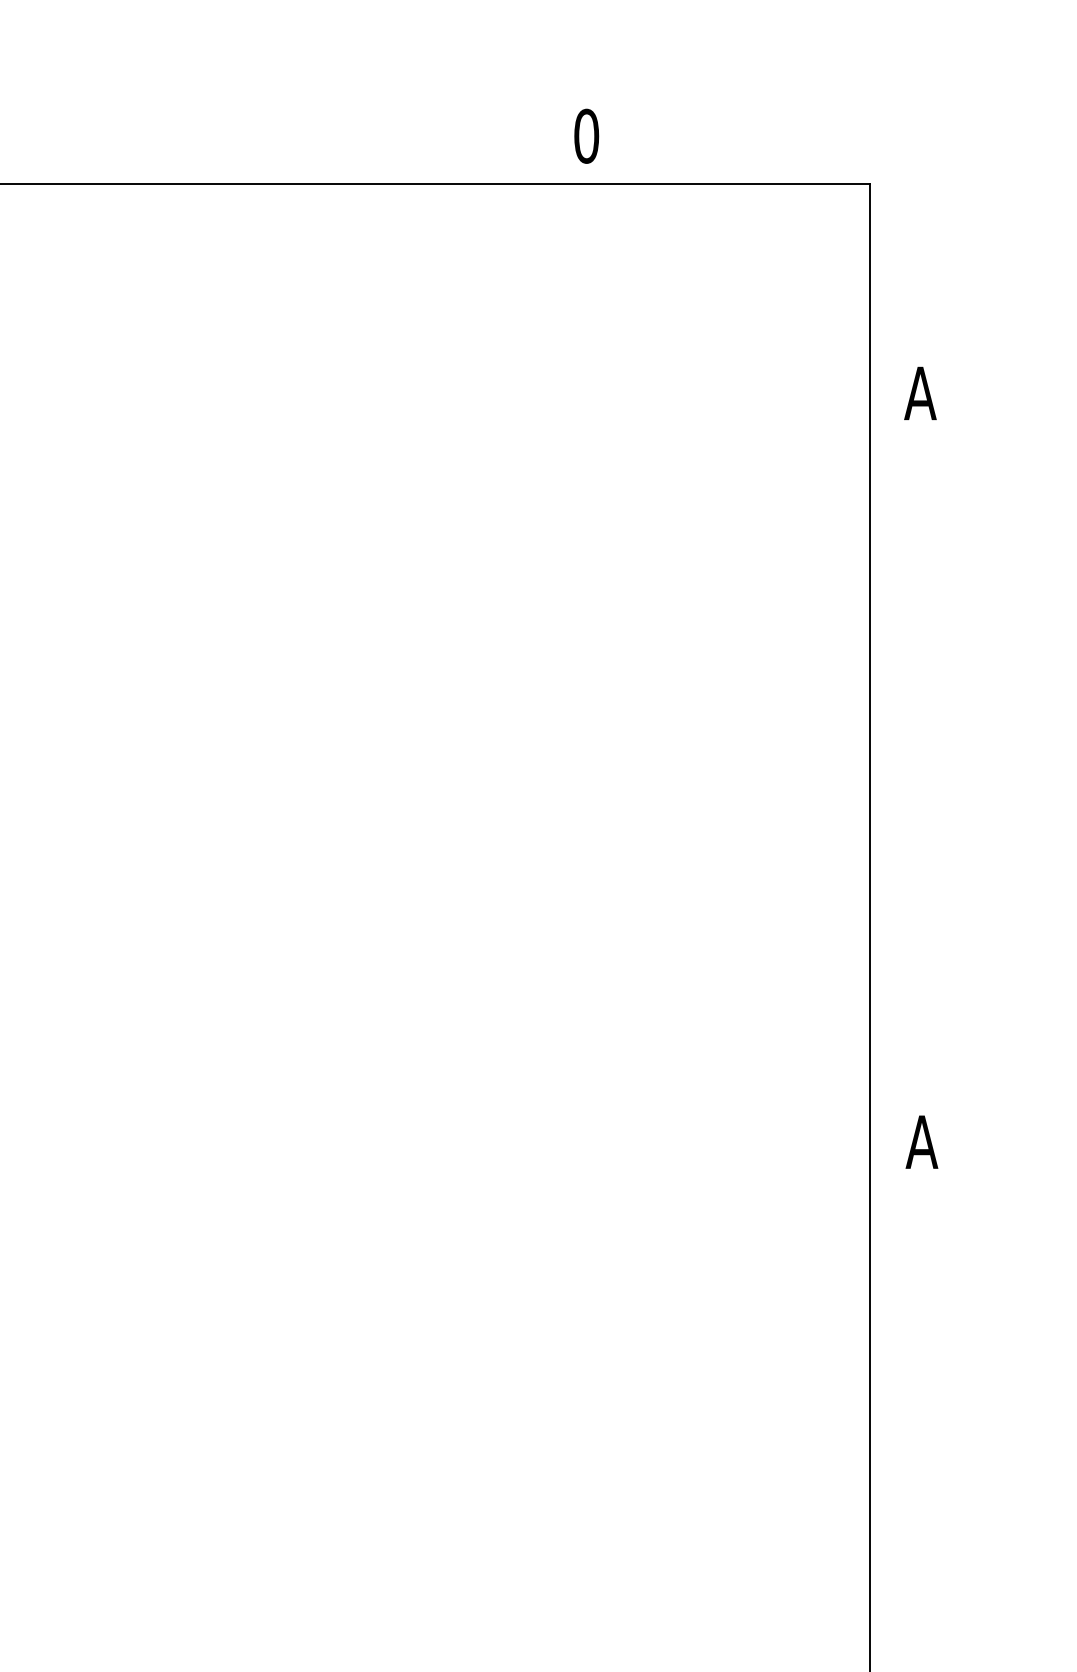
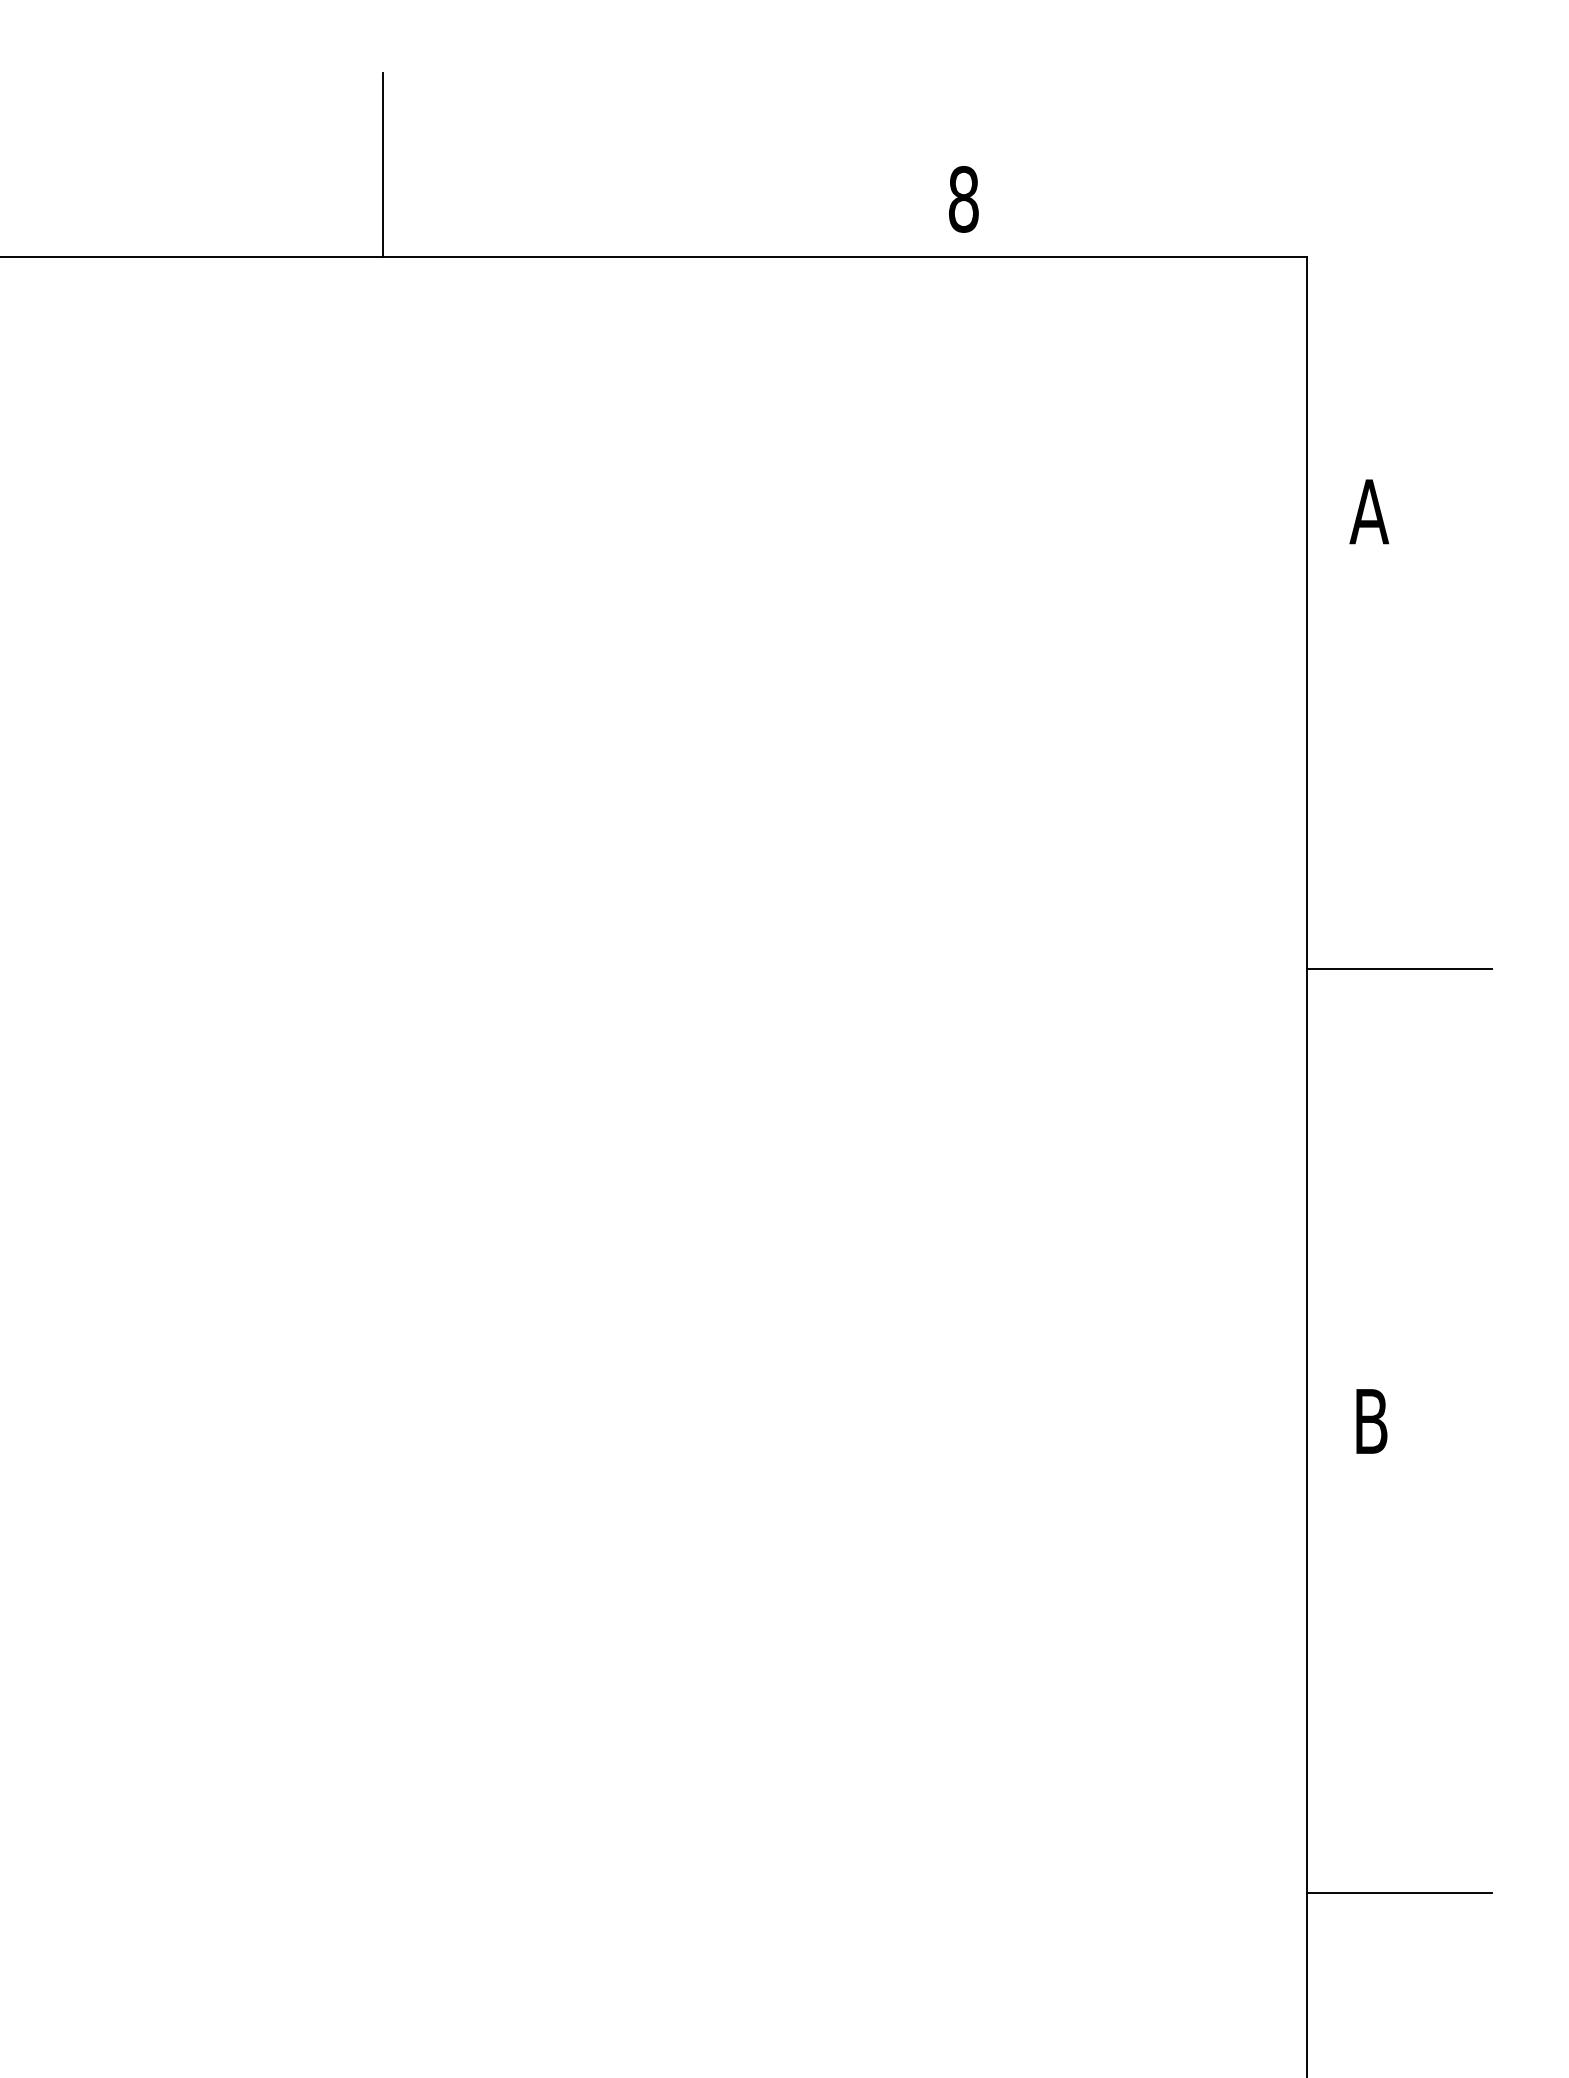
line: (109, 107) -> (383, 164), added
text: (586, 136) -> (963, 199), 0 -> 8
line: (945, 769) -> (1399, 968), added
text: (921, 1142) -> (1370, 1421), A -> B
line: (945, 1530) -> (1399, 1893), added

